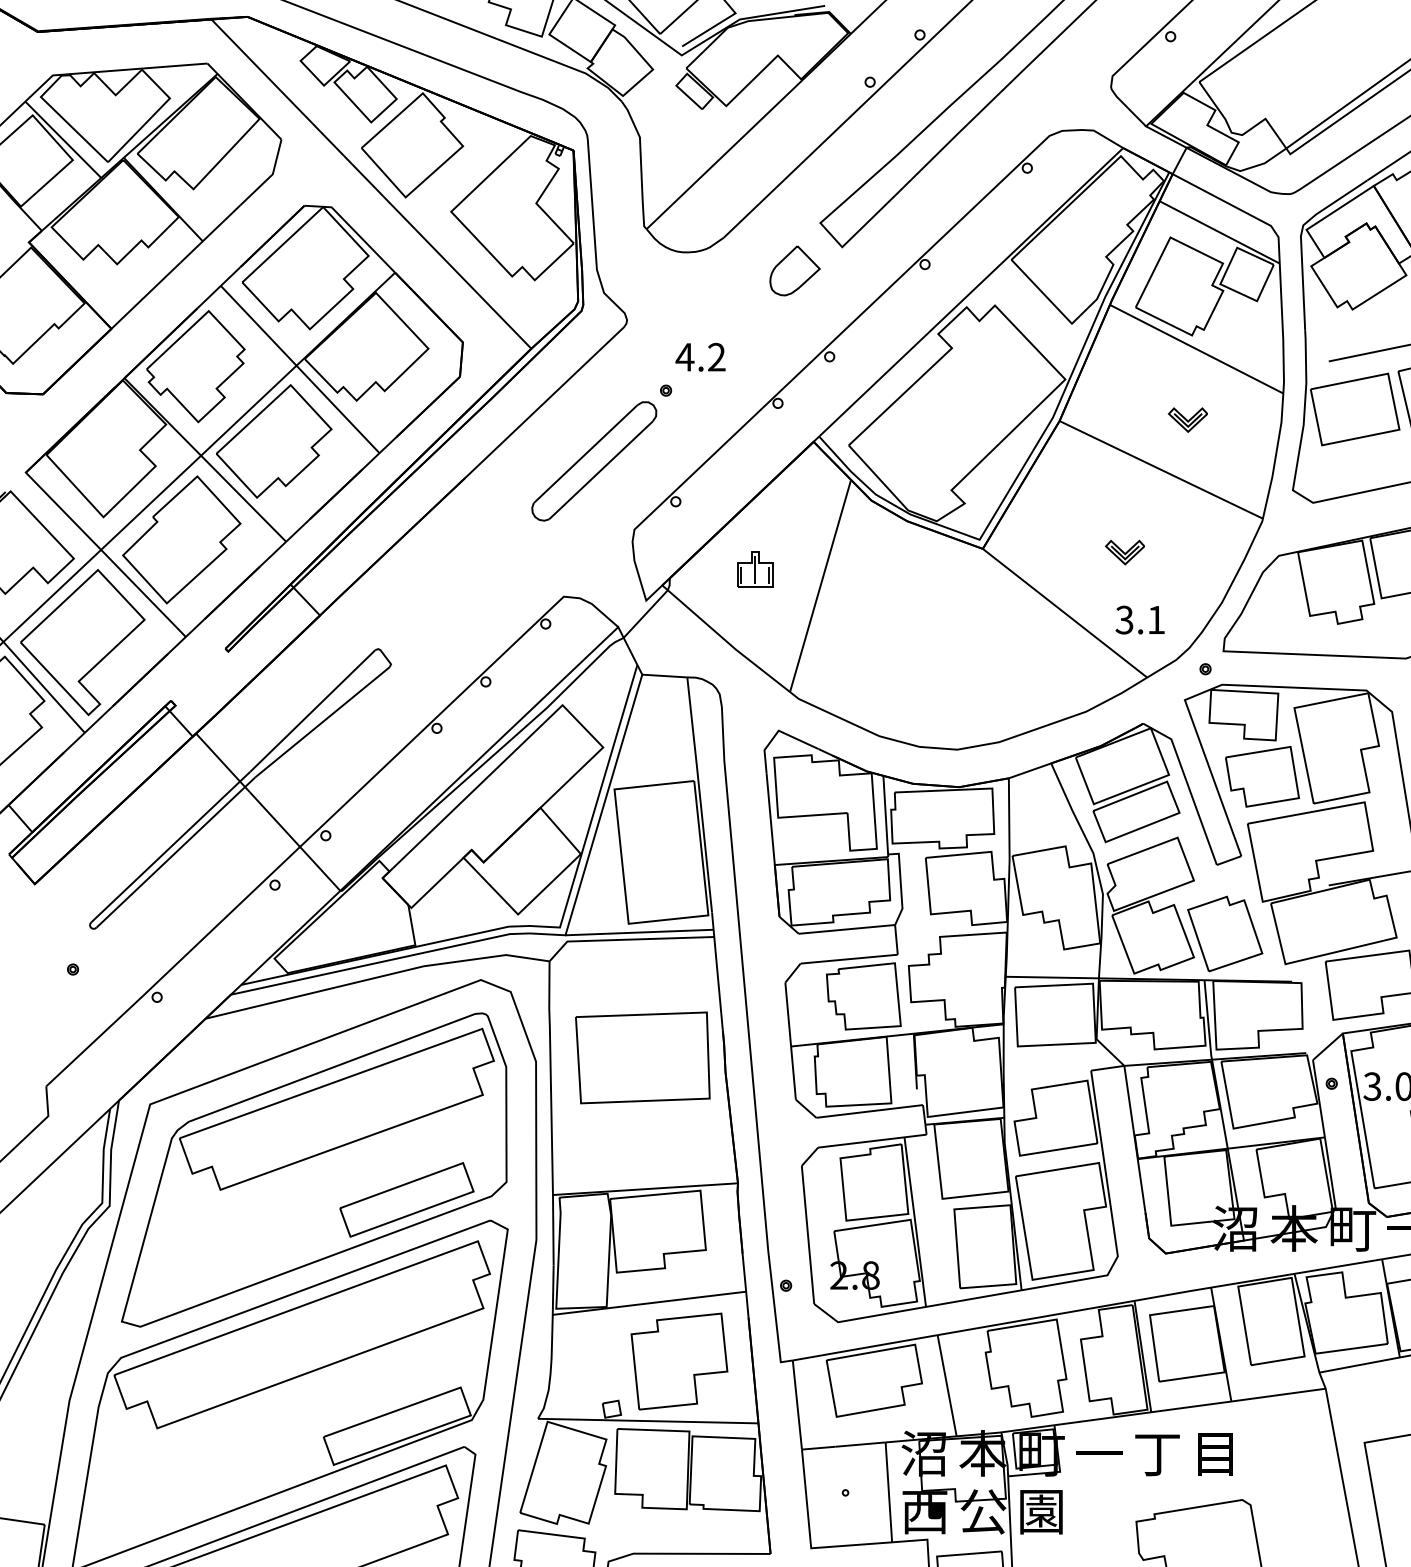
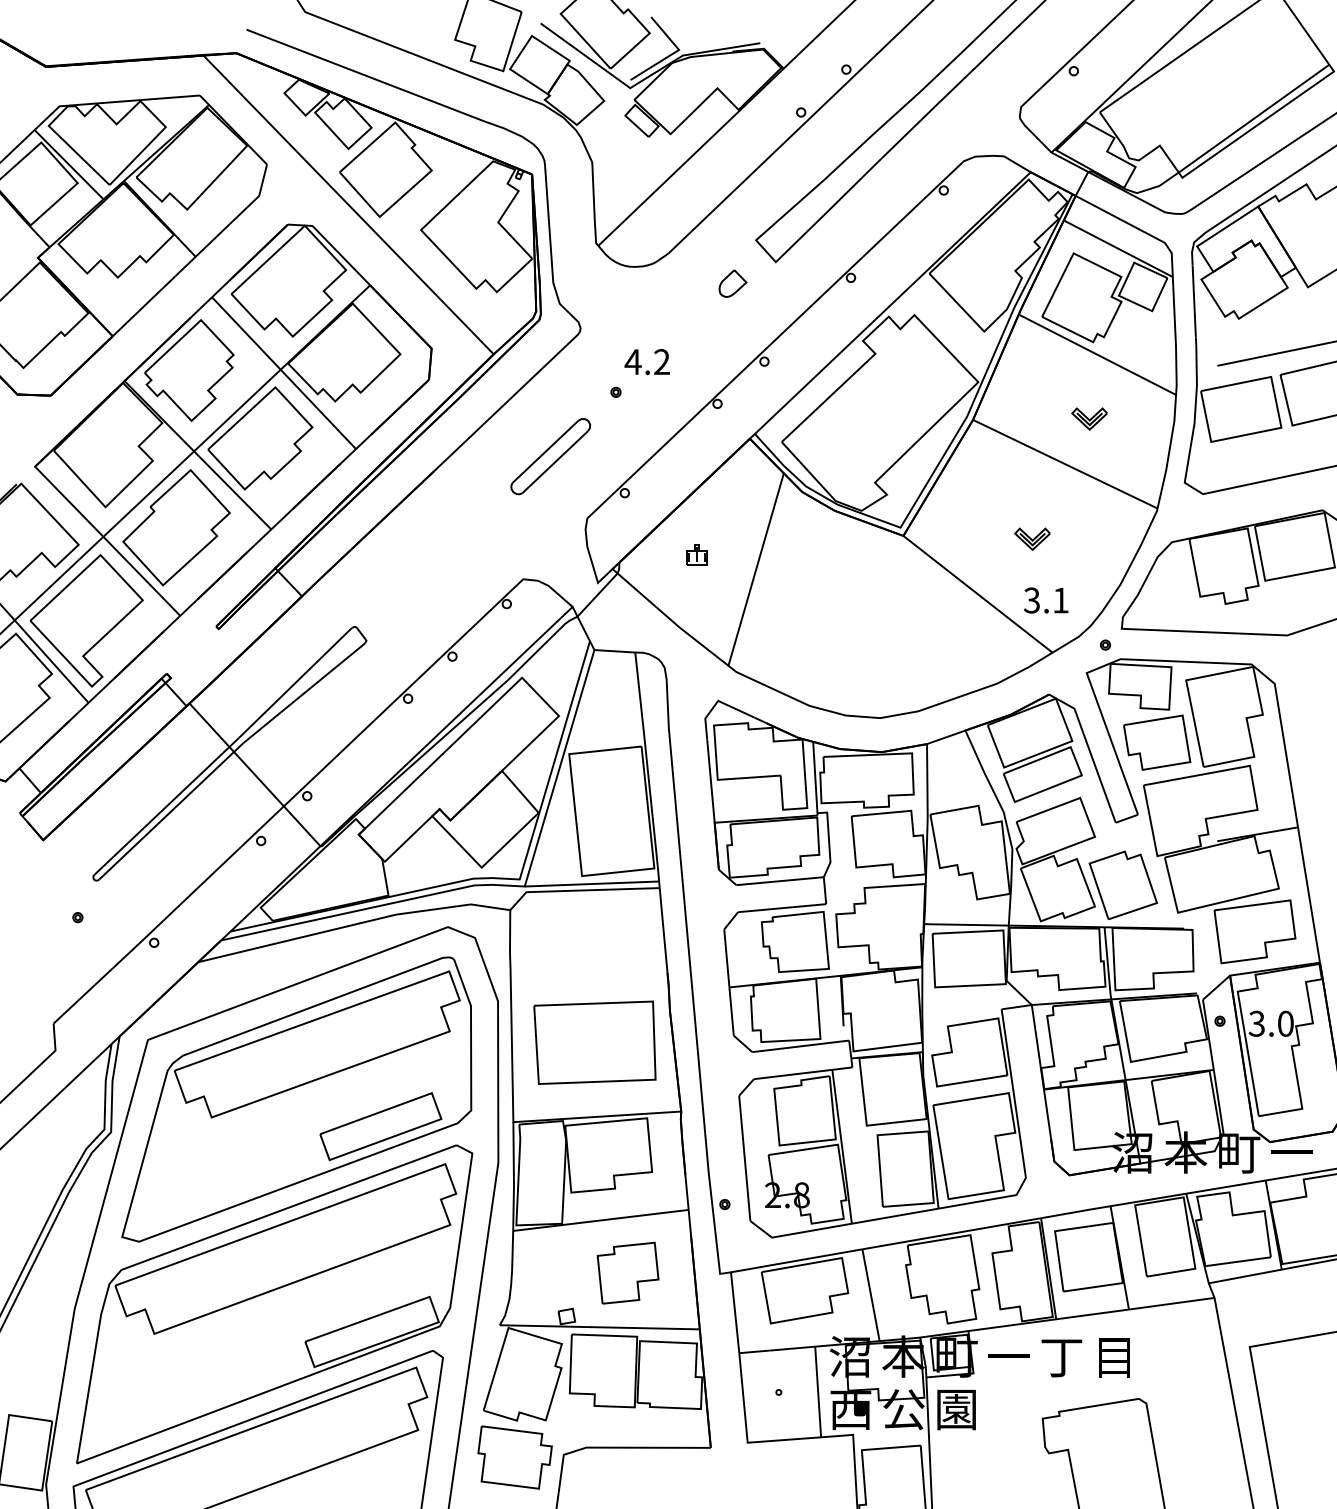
part: (794, 270) -> (732, 283), size x0.6
part: (593, 461) -> (550, 456), size x0.7
part: (754, 569) -> (696, 554), size x0.6
part: (642, 1057) -> (594, 1042), moved
part: (678, 1360) -> (627, 1272), size x0.7

